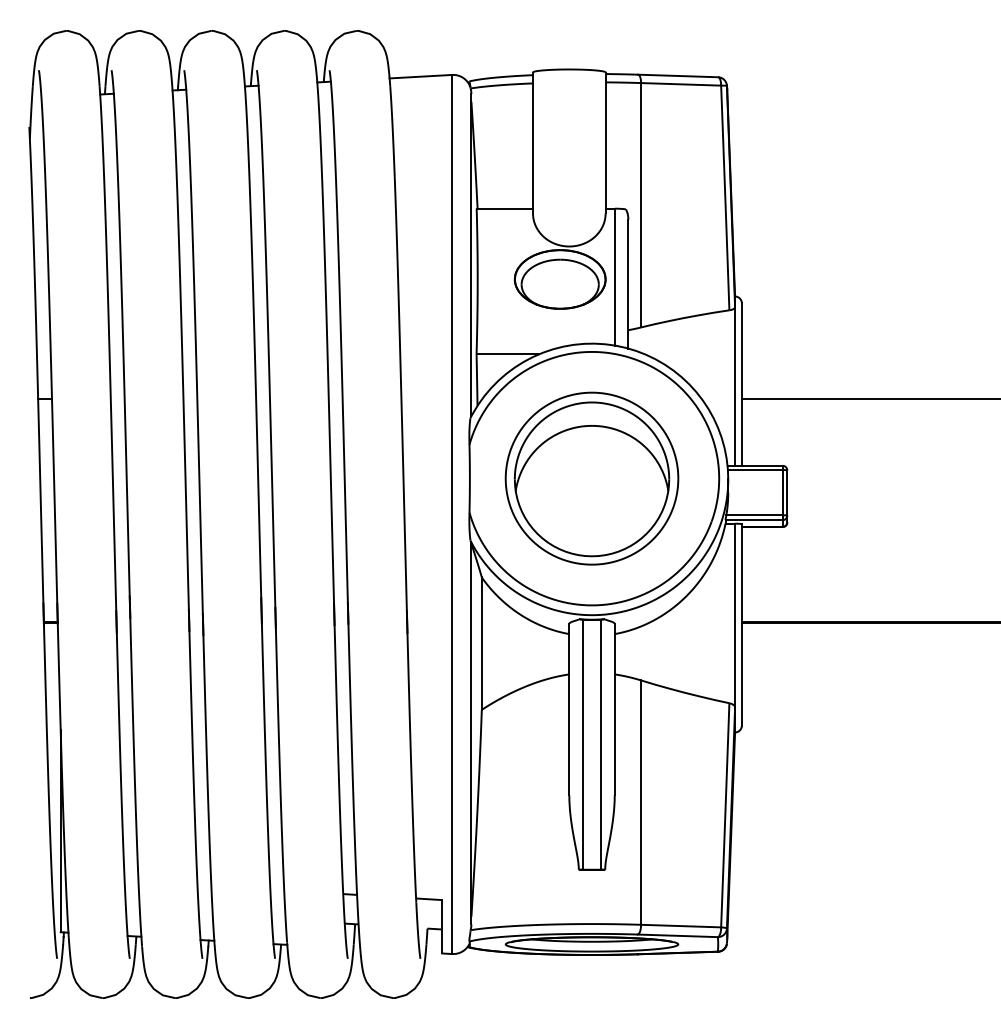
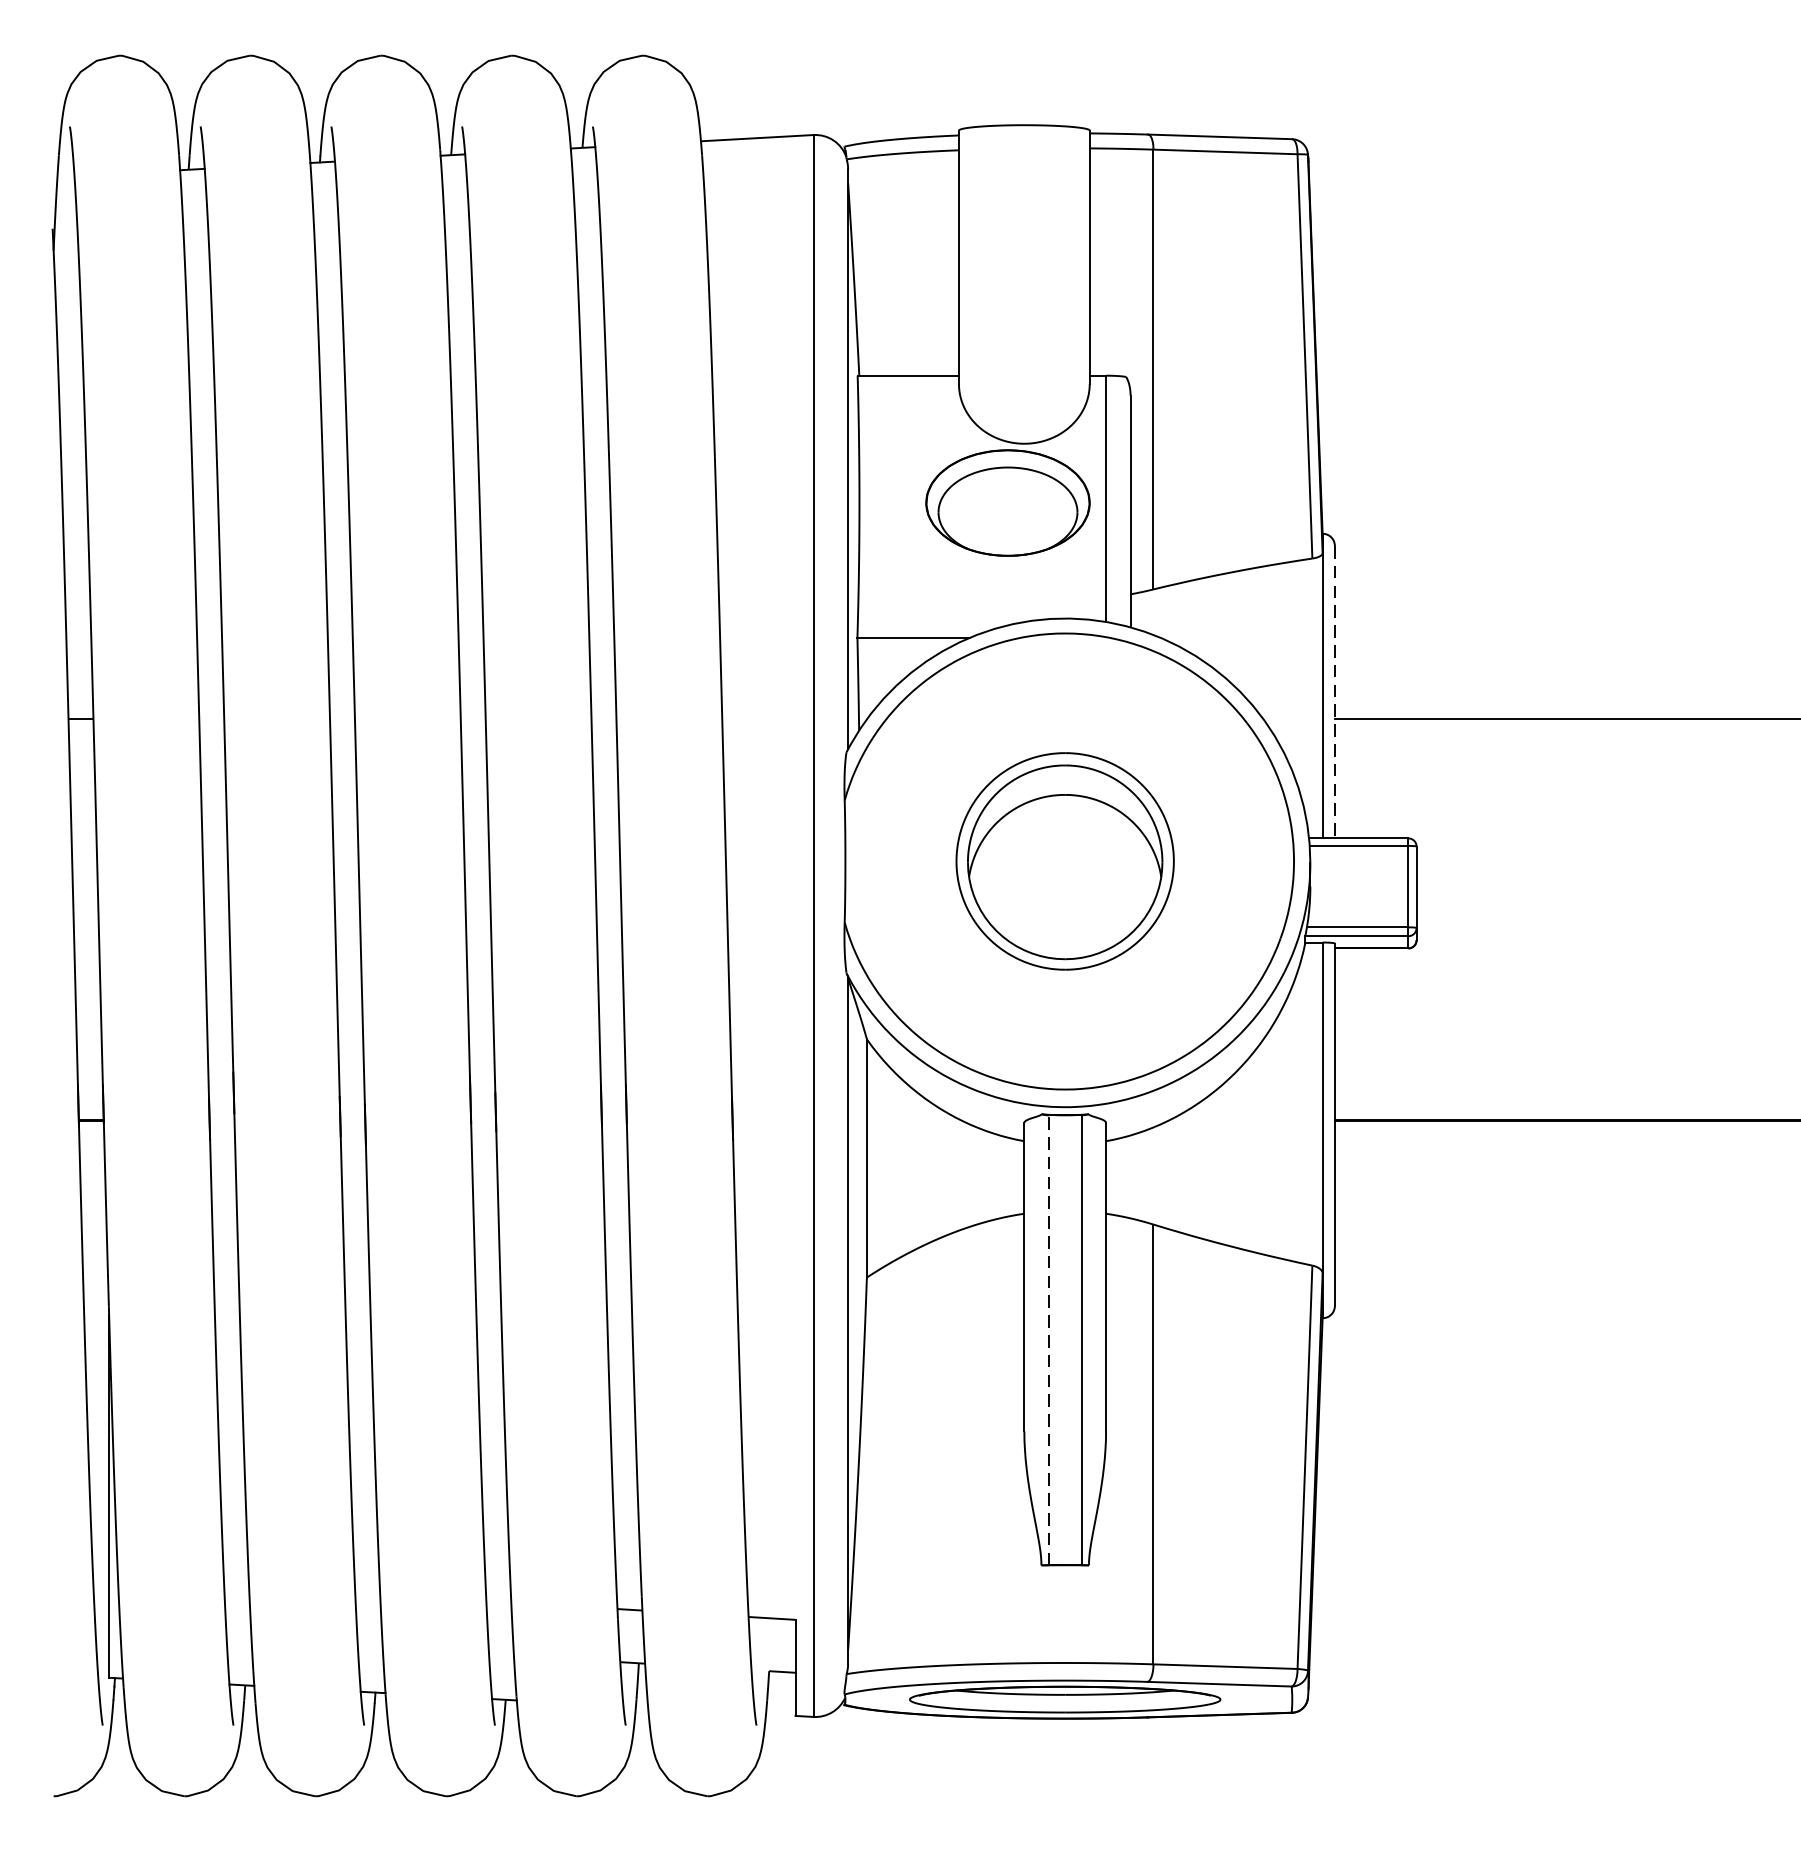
line: (741, 385) -> (1334, 693), solid -> dashed
part: (591, 478) -> (1064, 861), size x0.7
line: (582, 744) -> (1048, 1339), solid -> dashed

